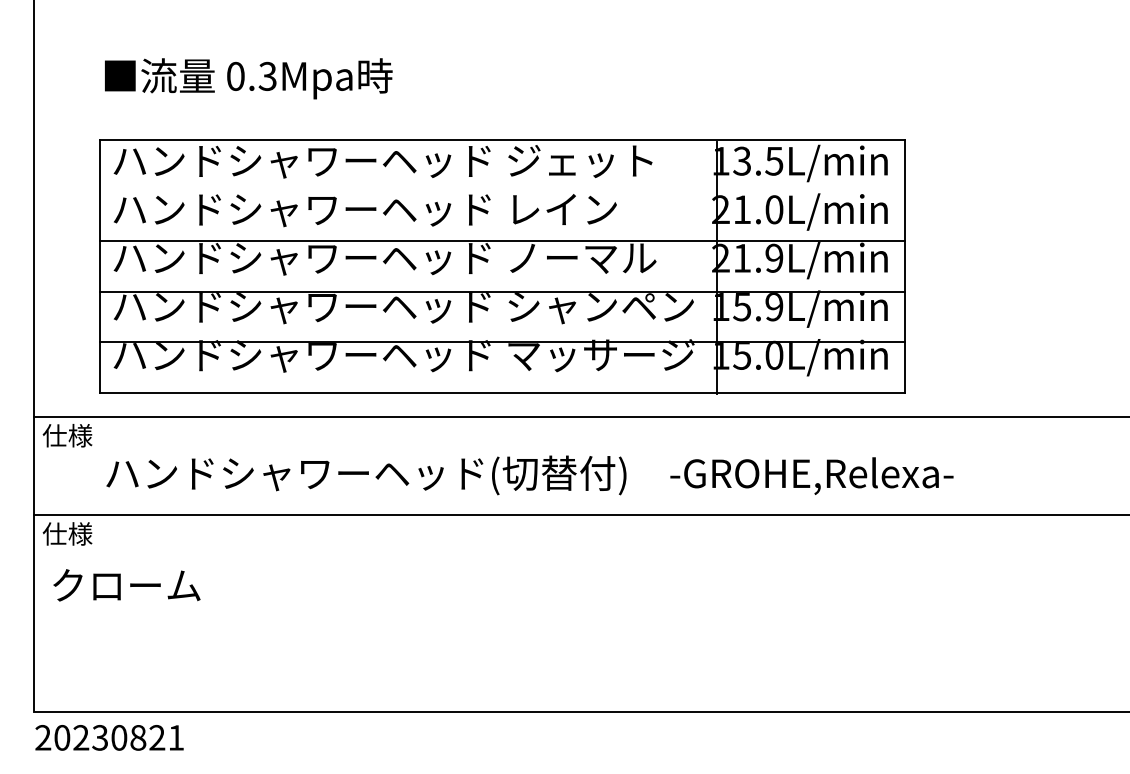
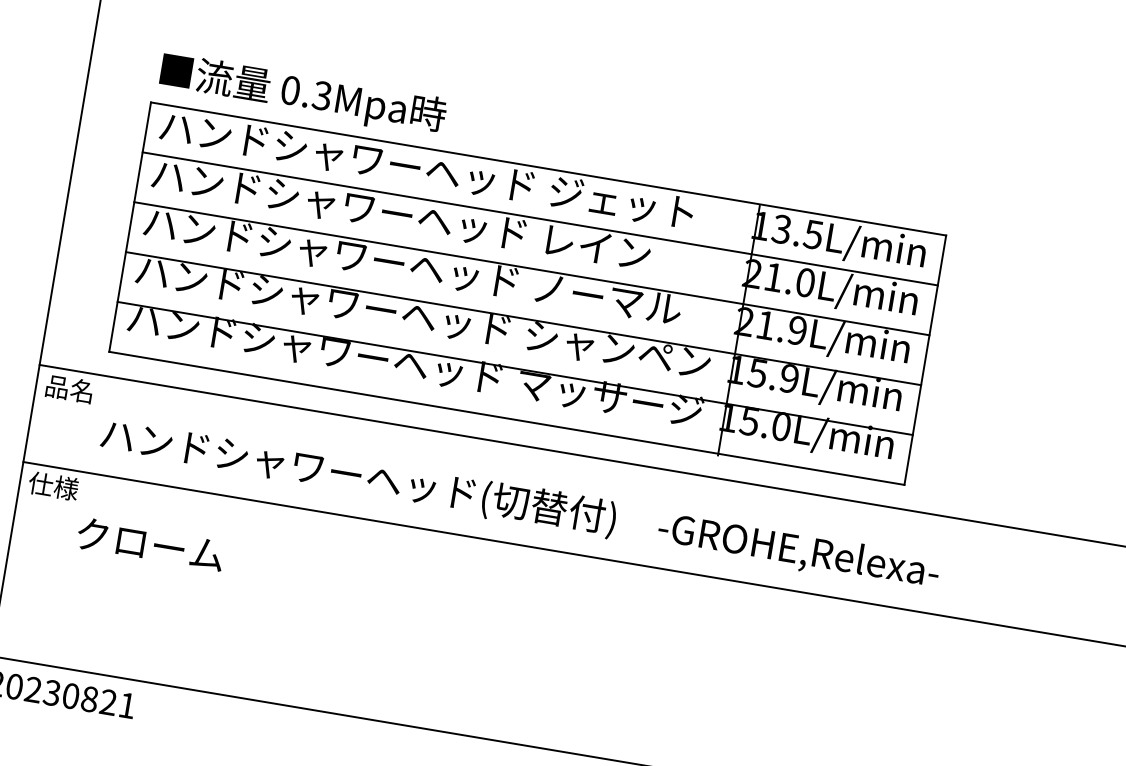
text: (248, 78) -> (302, 94), moved
line: (502, 190) -> (540, 218), added
text: (67, 435) -> (69, 388), 仕様 -> 品名
text: (126, 585) -> (150, 544), moved

